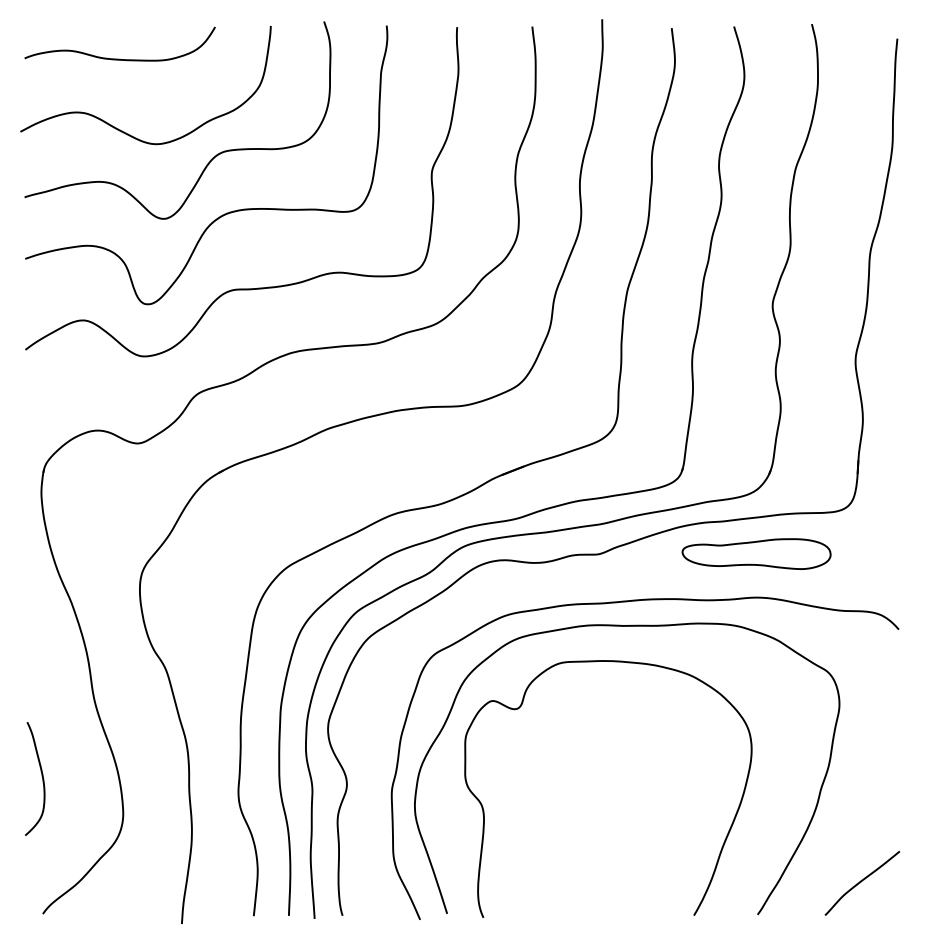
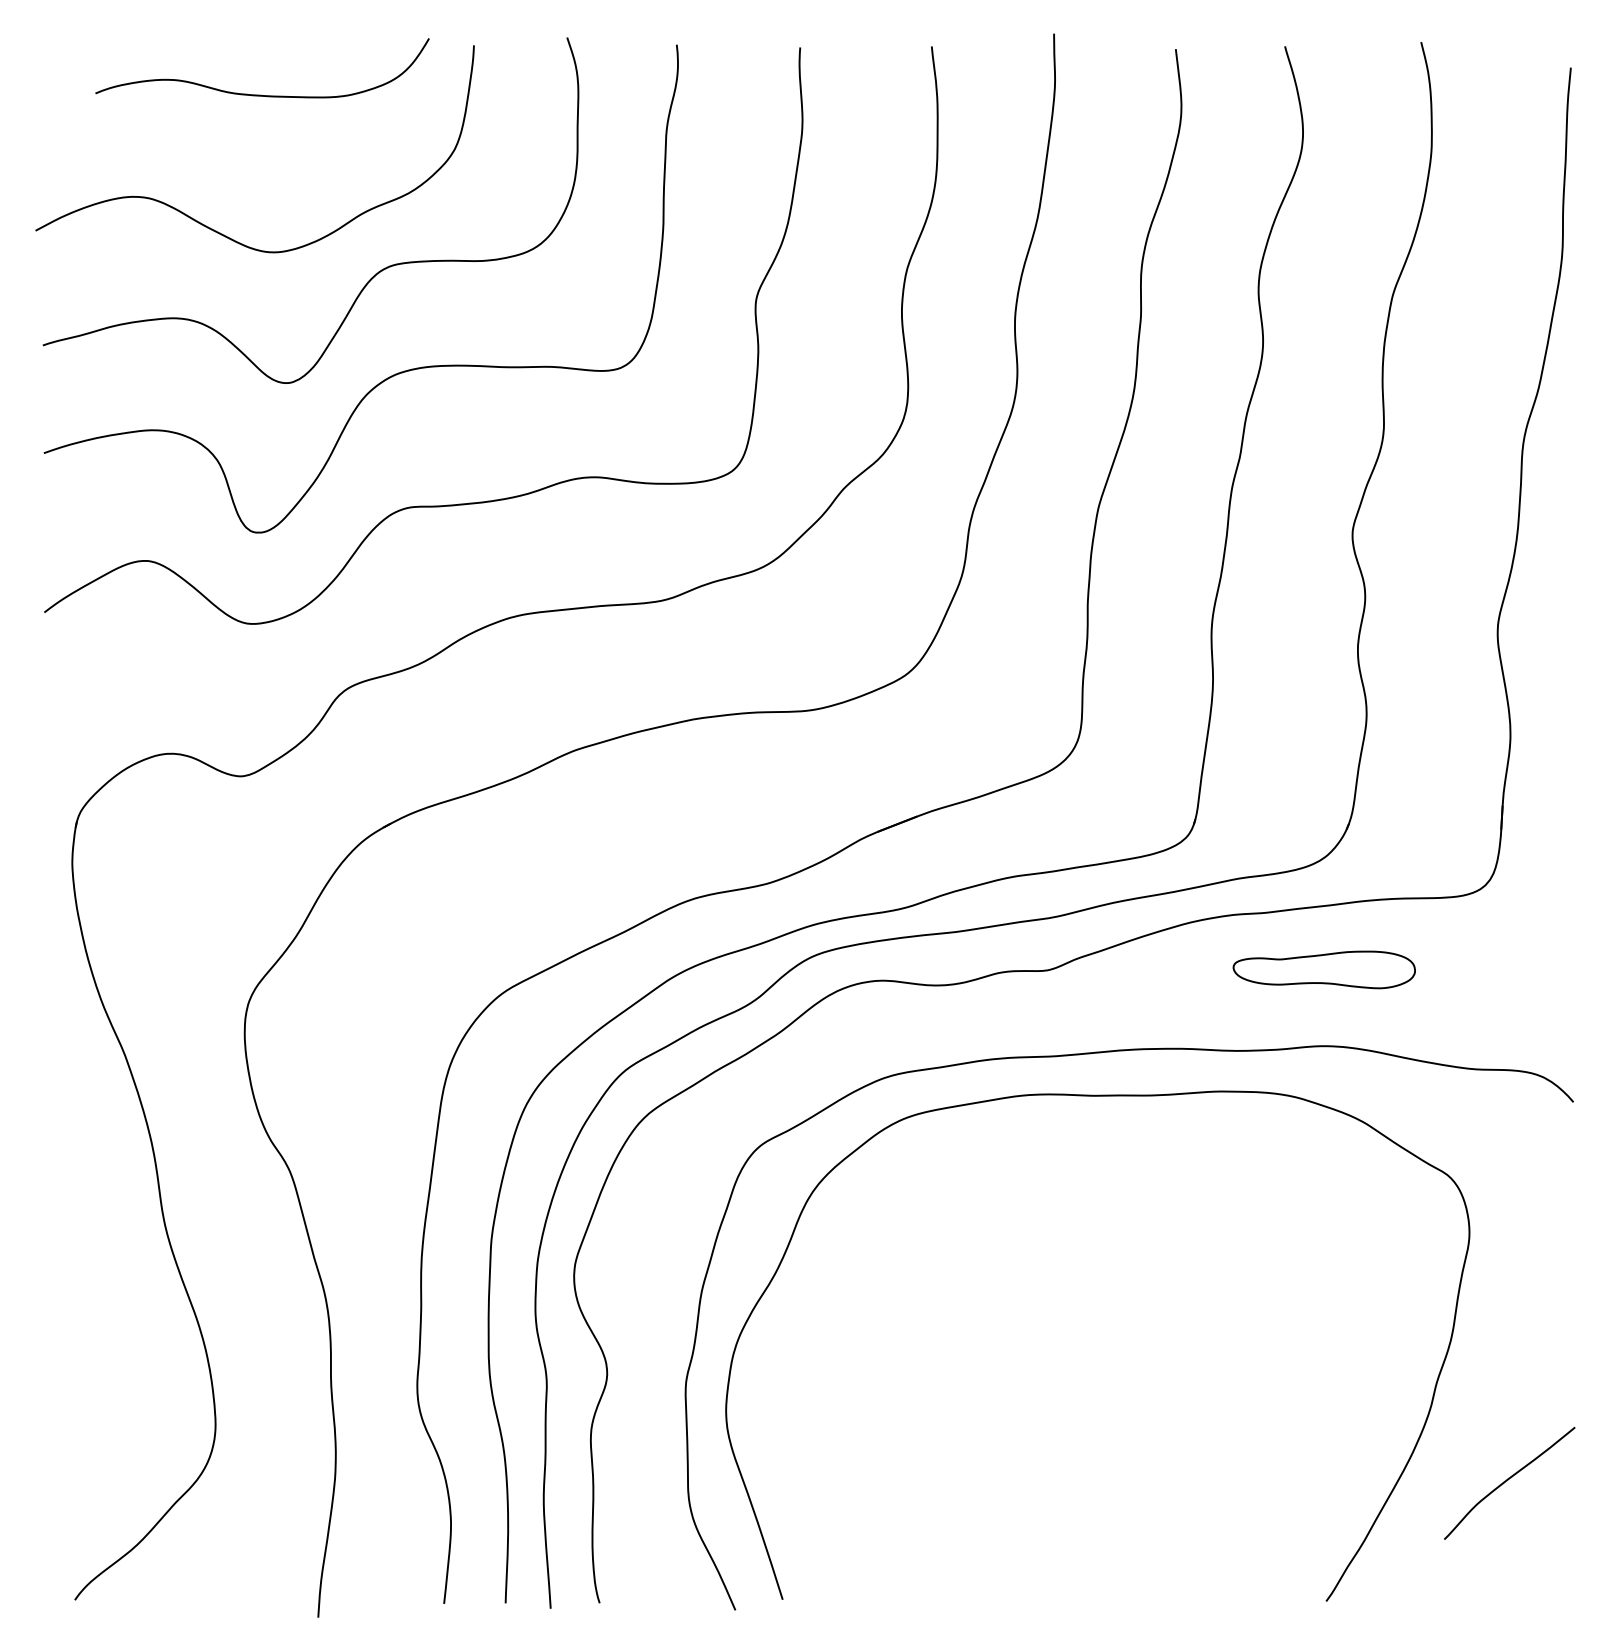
curve: (119, 58) -> (261, 93), moved
part: (756, 553) -> (1324, 968), size x0.7
curve: (521, 706) -> (912, 1236), removed
curve: (41, 776) -> (72, 1359), removed
curve: (862, 881) -> (1509, 1480), moved

